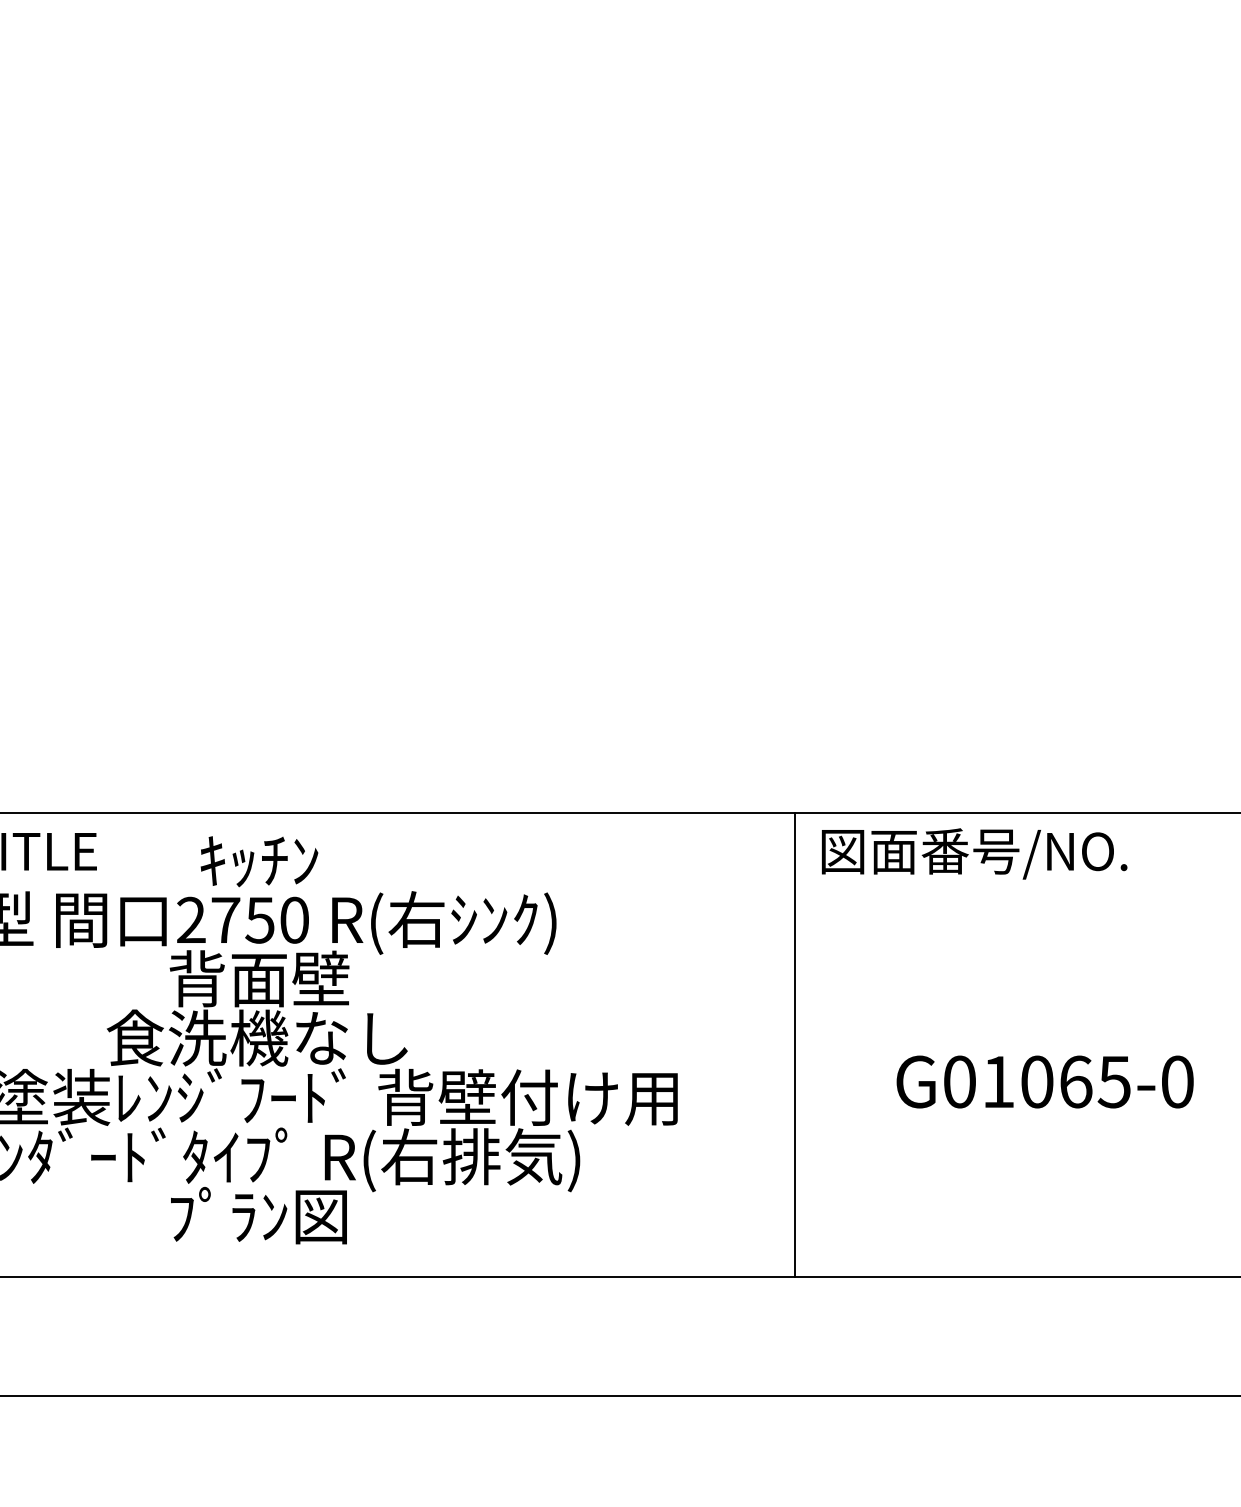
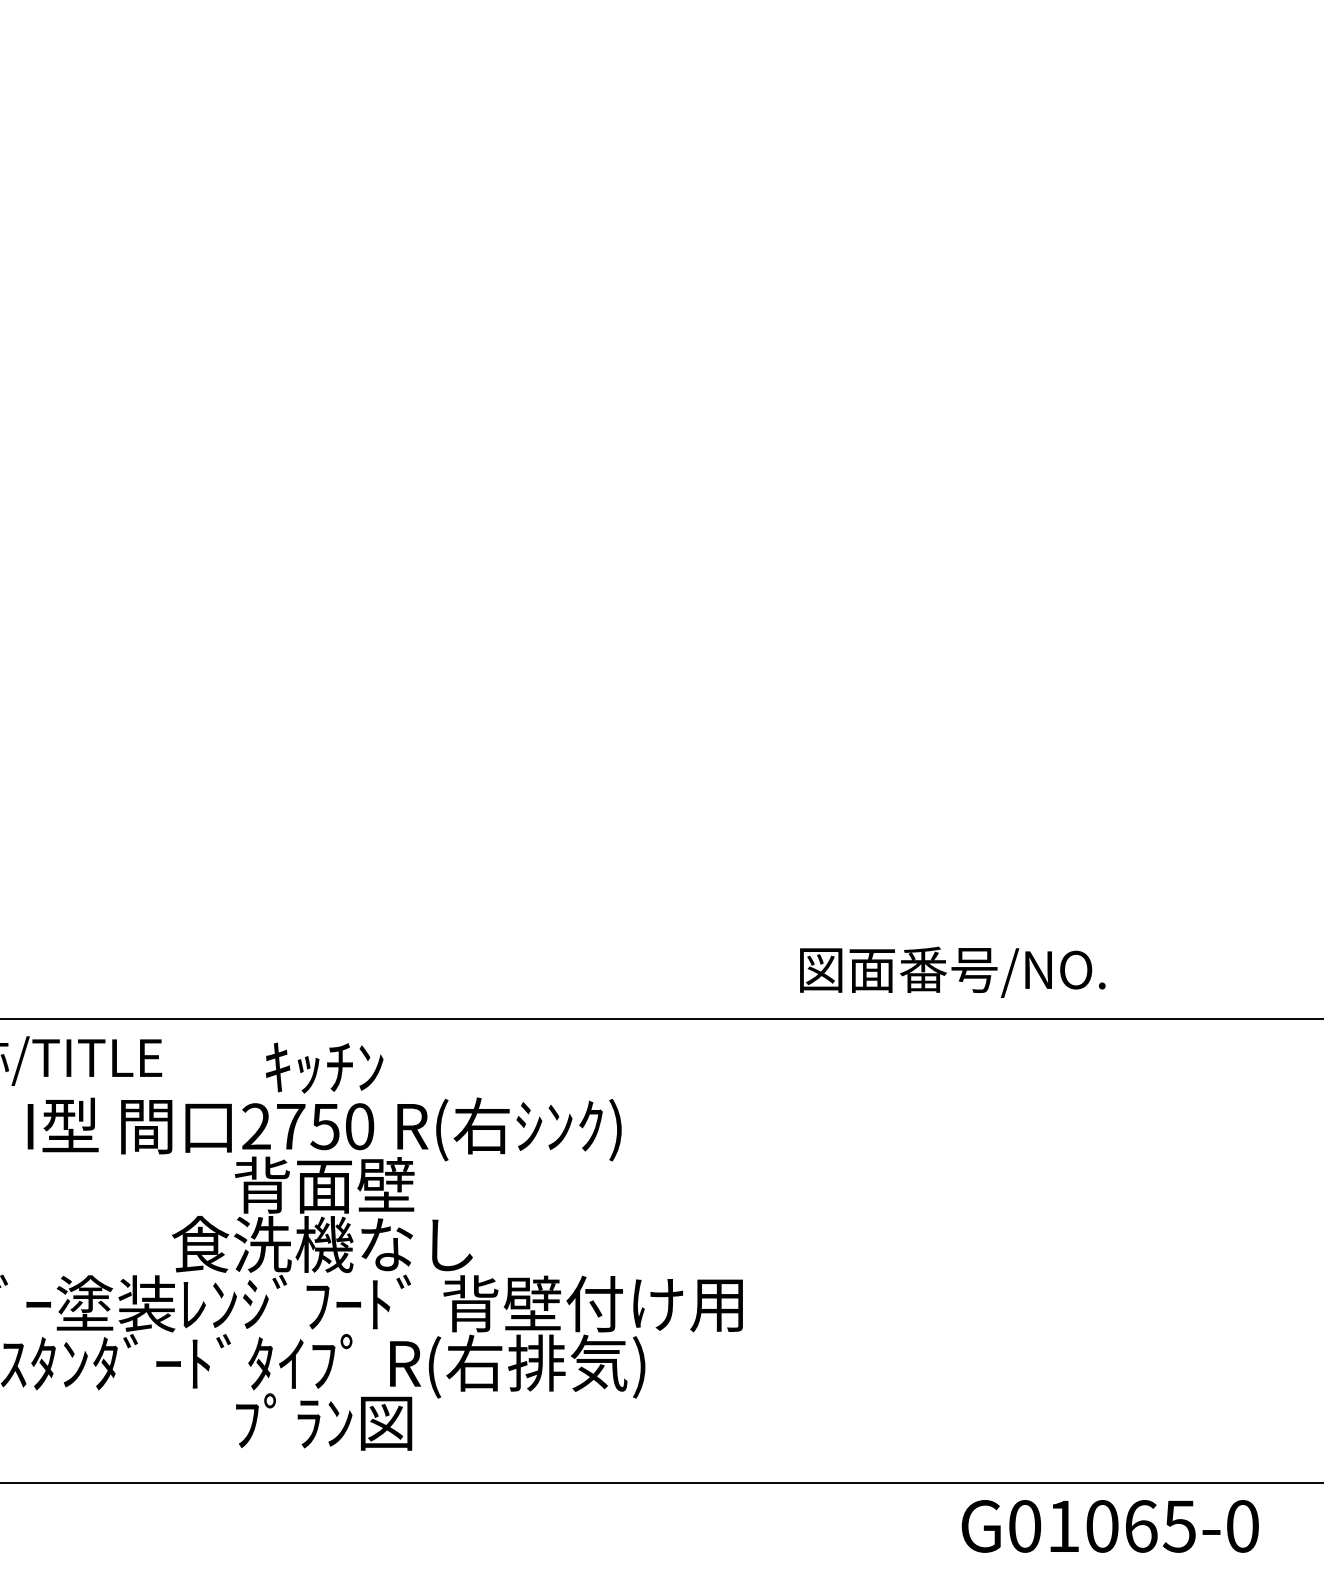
text: (974, 853) -> (952, 971), moved
line: (794, 1045) -> (859, 1251), removed
text: (1044, 1082) -> (1109, 1526), moved

